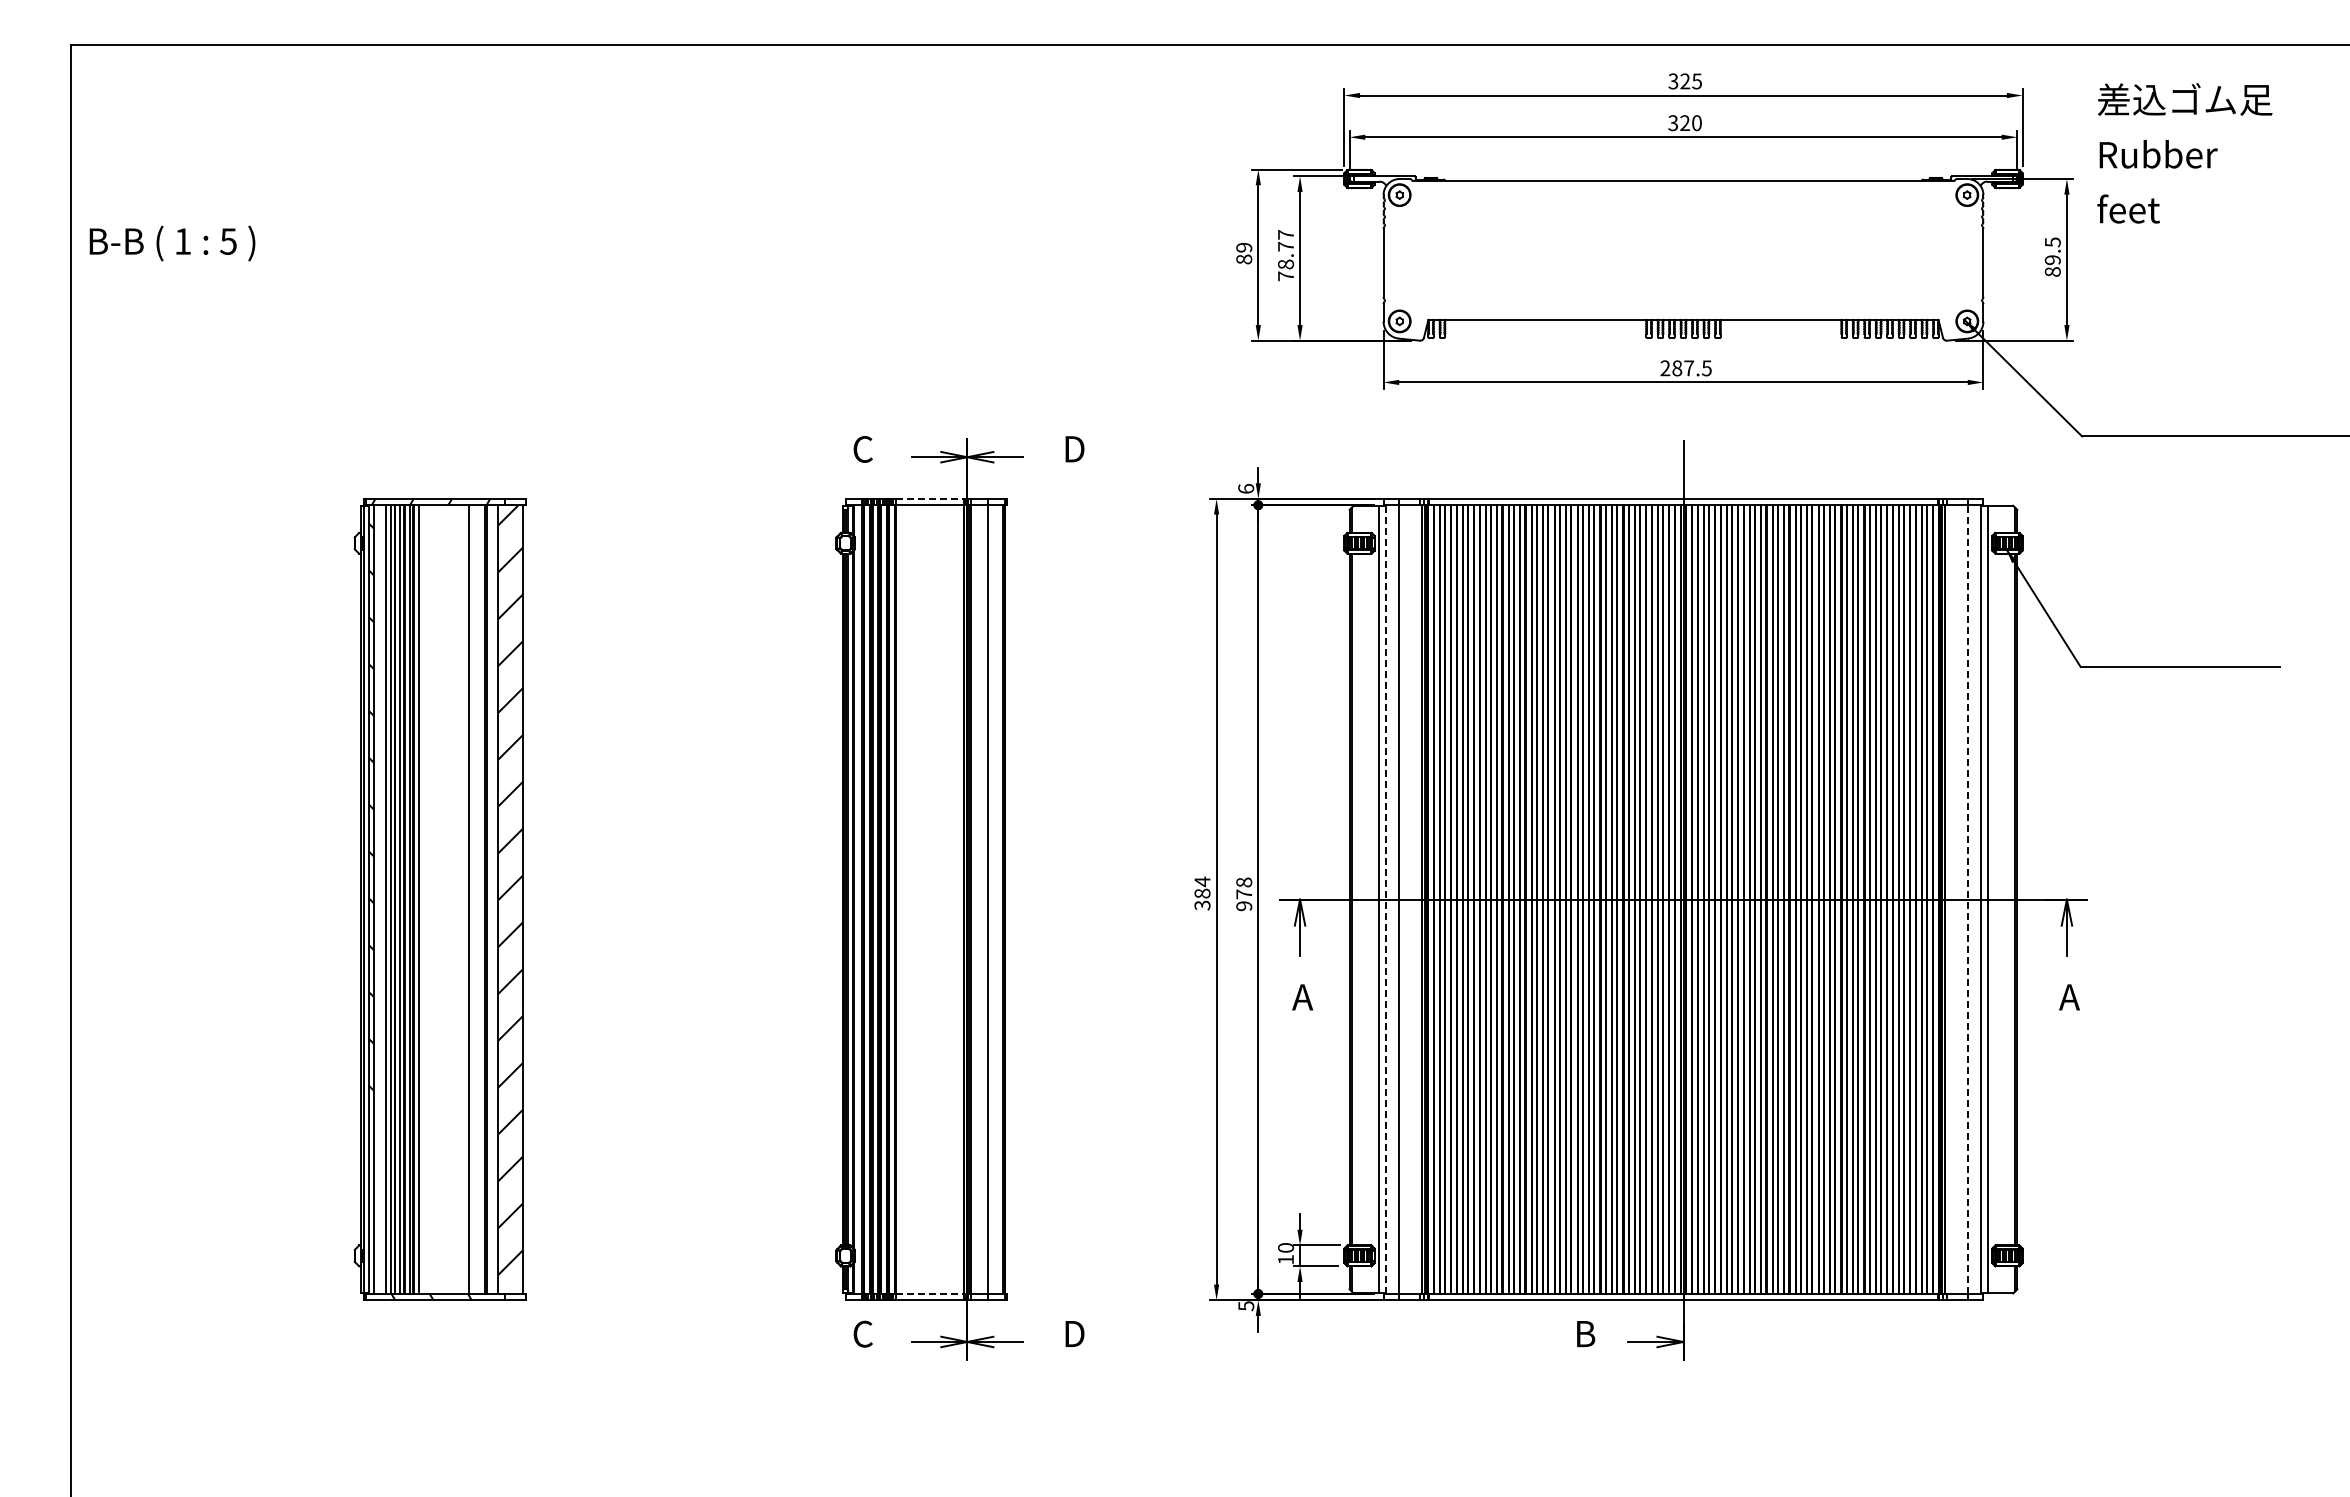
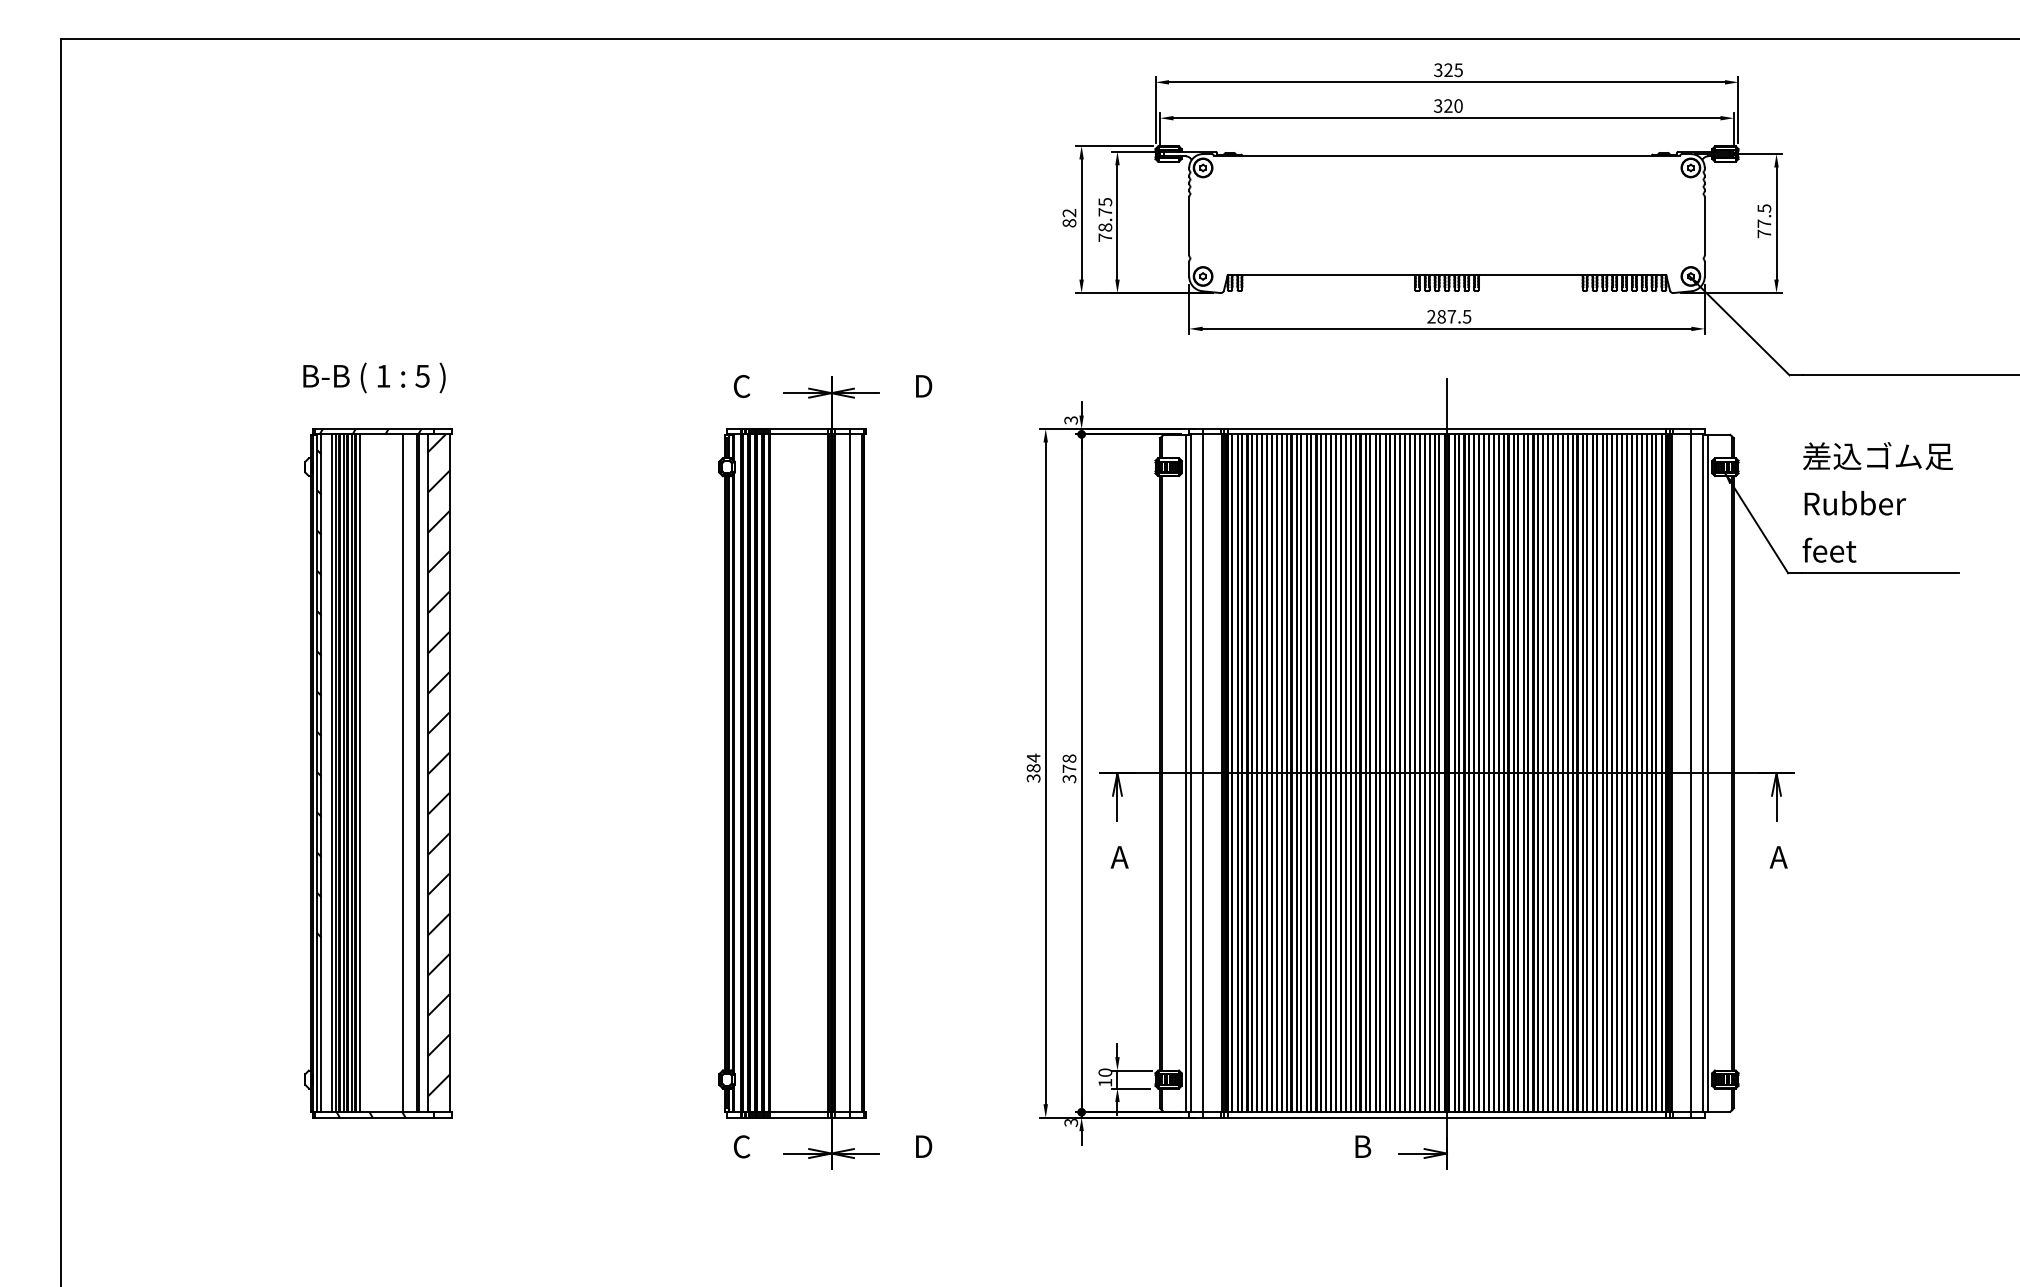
text: (2184, 153) -> (1877, 502), moved
text: (1285, 234) -> (1104, 201), 78.77 -> 78.75
text: (172, 243) -> (374, 377), moved
text: (1244, 247) -> (1069, 212), 89 -> 82
text: (2052, 265) -> (1764, 228), 89.5 -> 77.5
text: (1246, 488) -> (1071, 420), 6 -> 3
line: (929, 498) -> (799, 428), dashed -> solid
line: (1386, 899) -> (1191, 773), dashed -> solid
line: (1967, 899) -> (1691, 773), dashed -> solid
text: (1244, 906) -> (1069, 779), 978 -> 378
line: (929, 1293) -> (799, 1111), dashed -> solid
text: (1245, 1305) -> (1070, 1122), 5 -> 3

